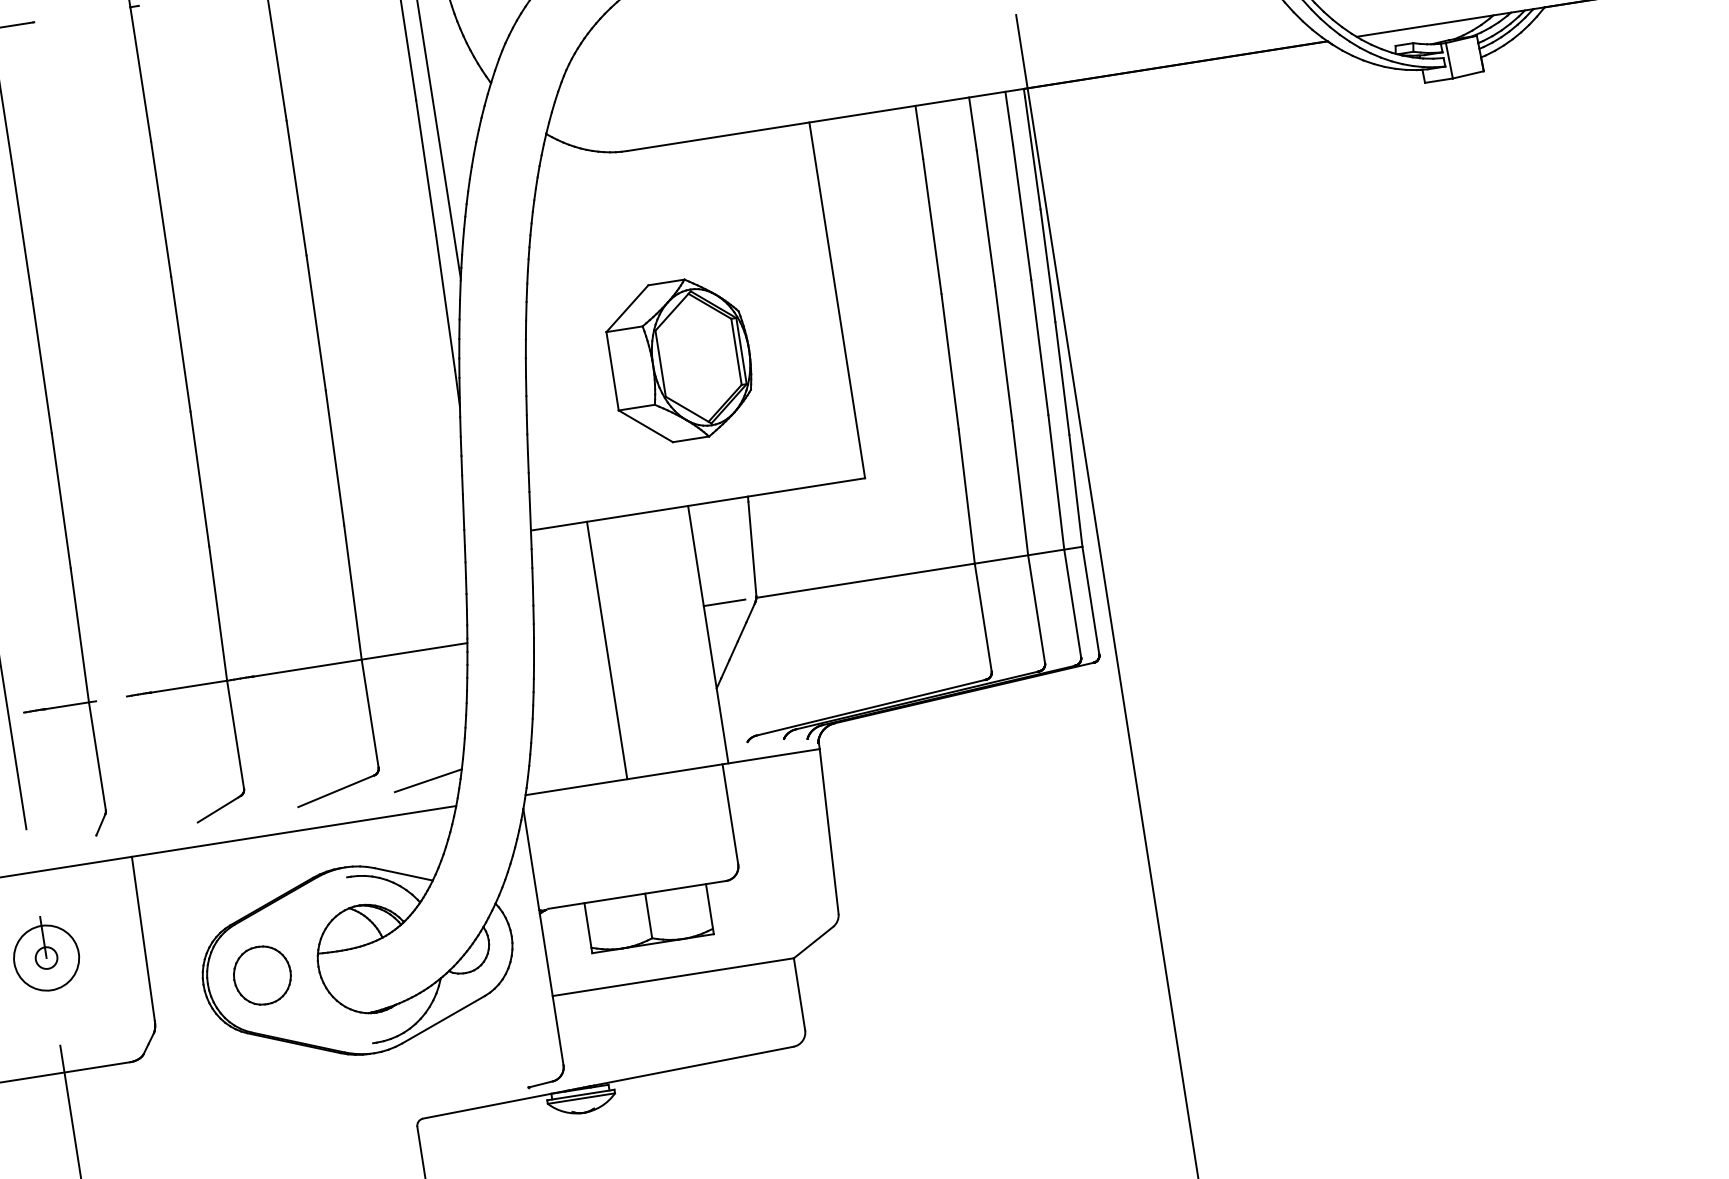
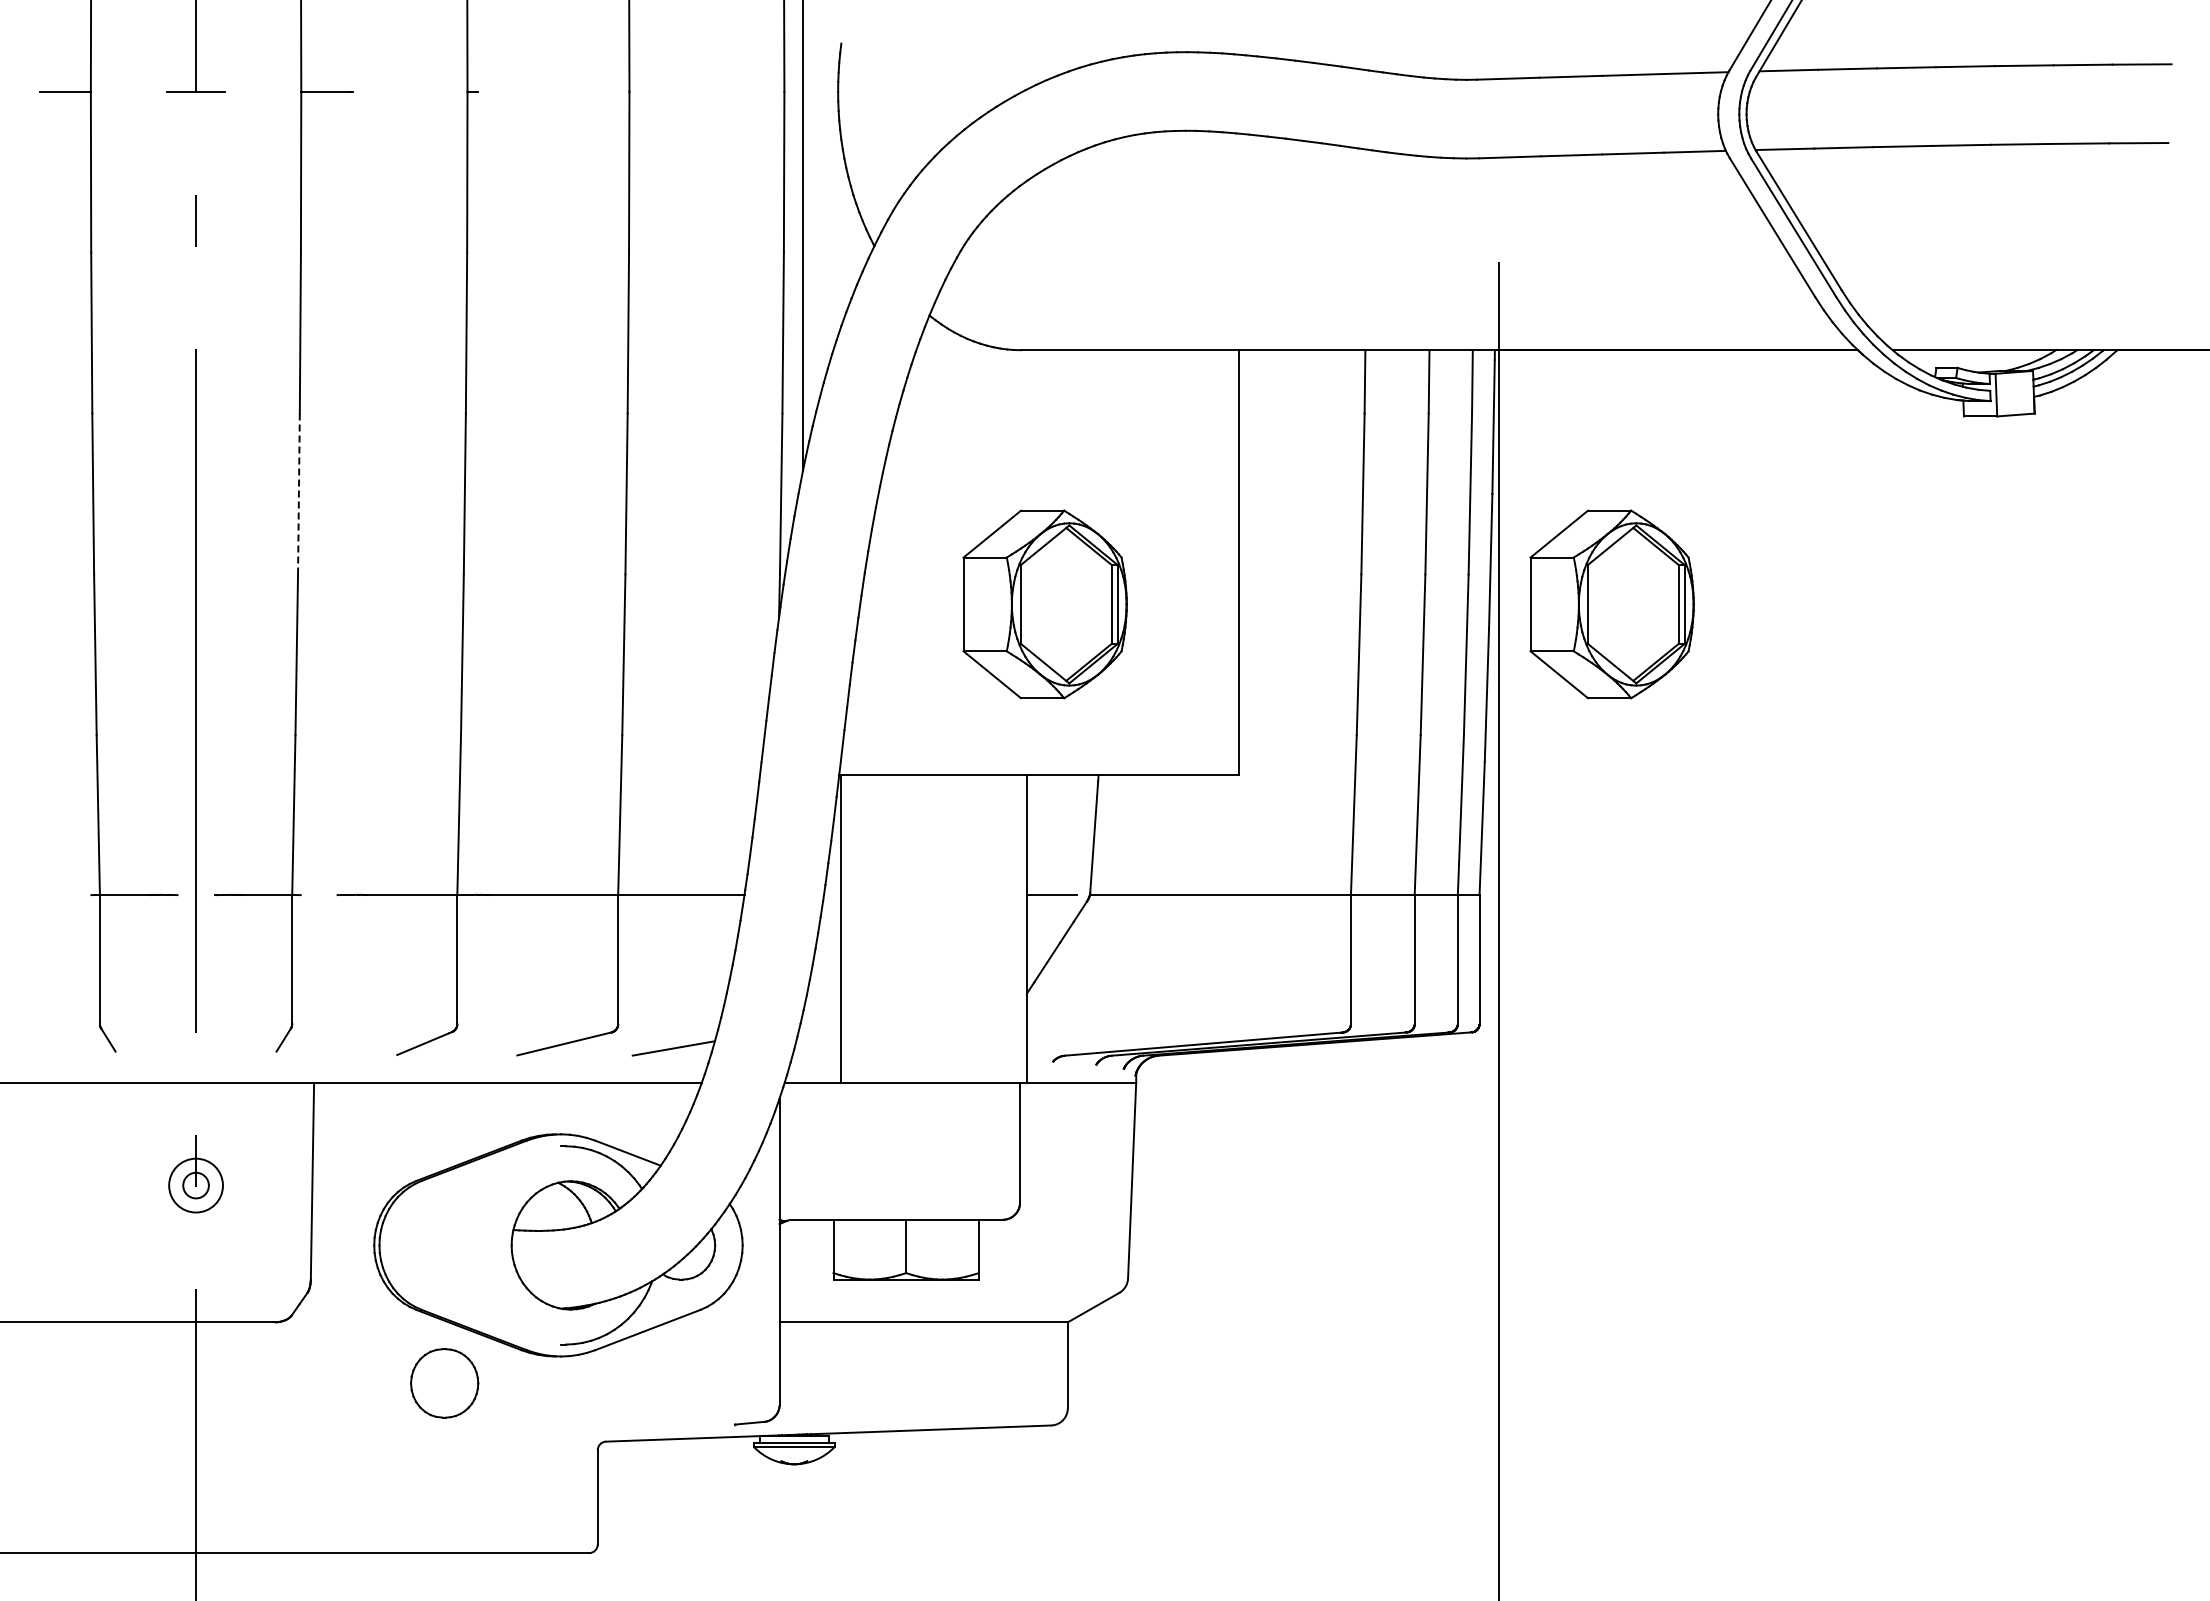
part: (1154, 286) -> (1611, 604), added
line: (41, 366) -> (298, 494), solid -> dashed
line: (607, 650) -> (841, 929), moved
circle: (46, 958) -> (195, 1185), size x0.7
part: (262, 975) -> (444, 1383), moved

